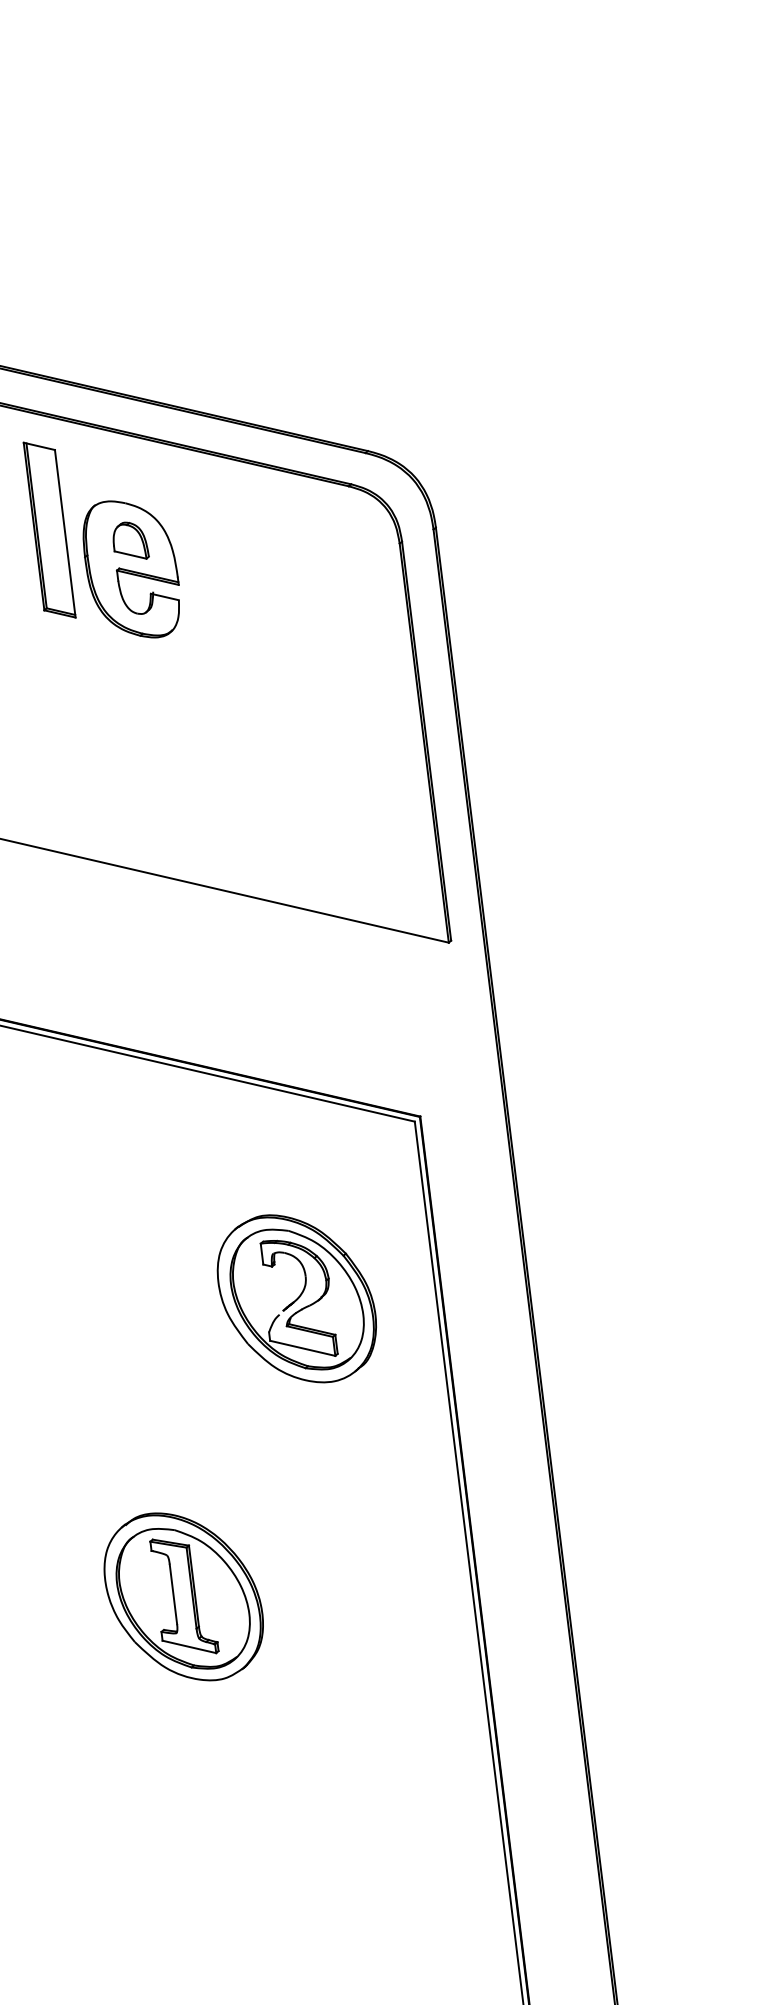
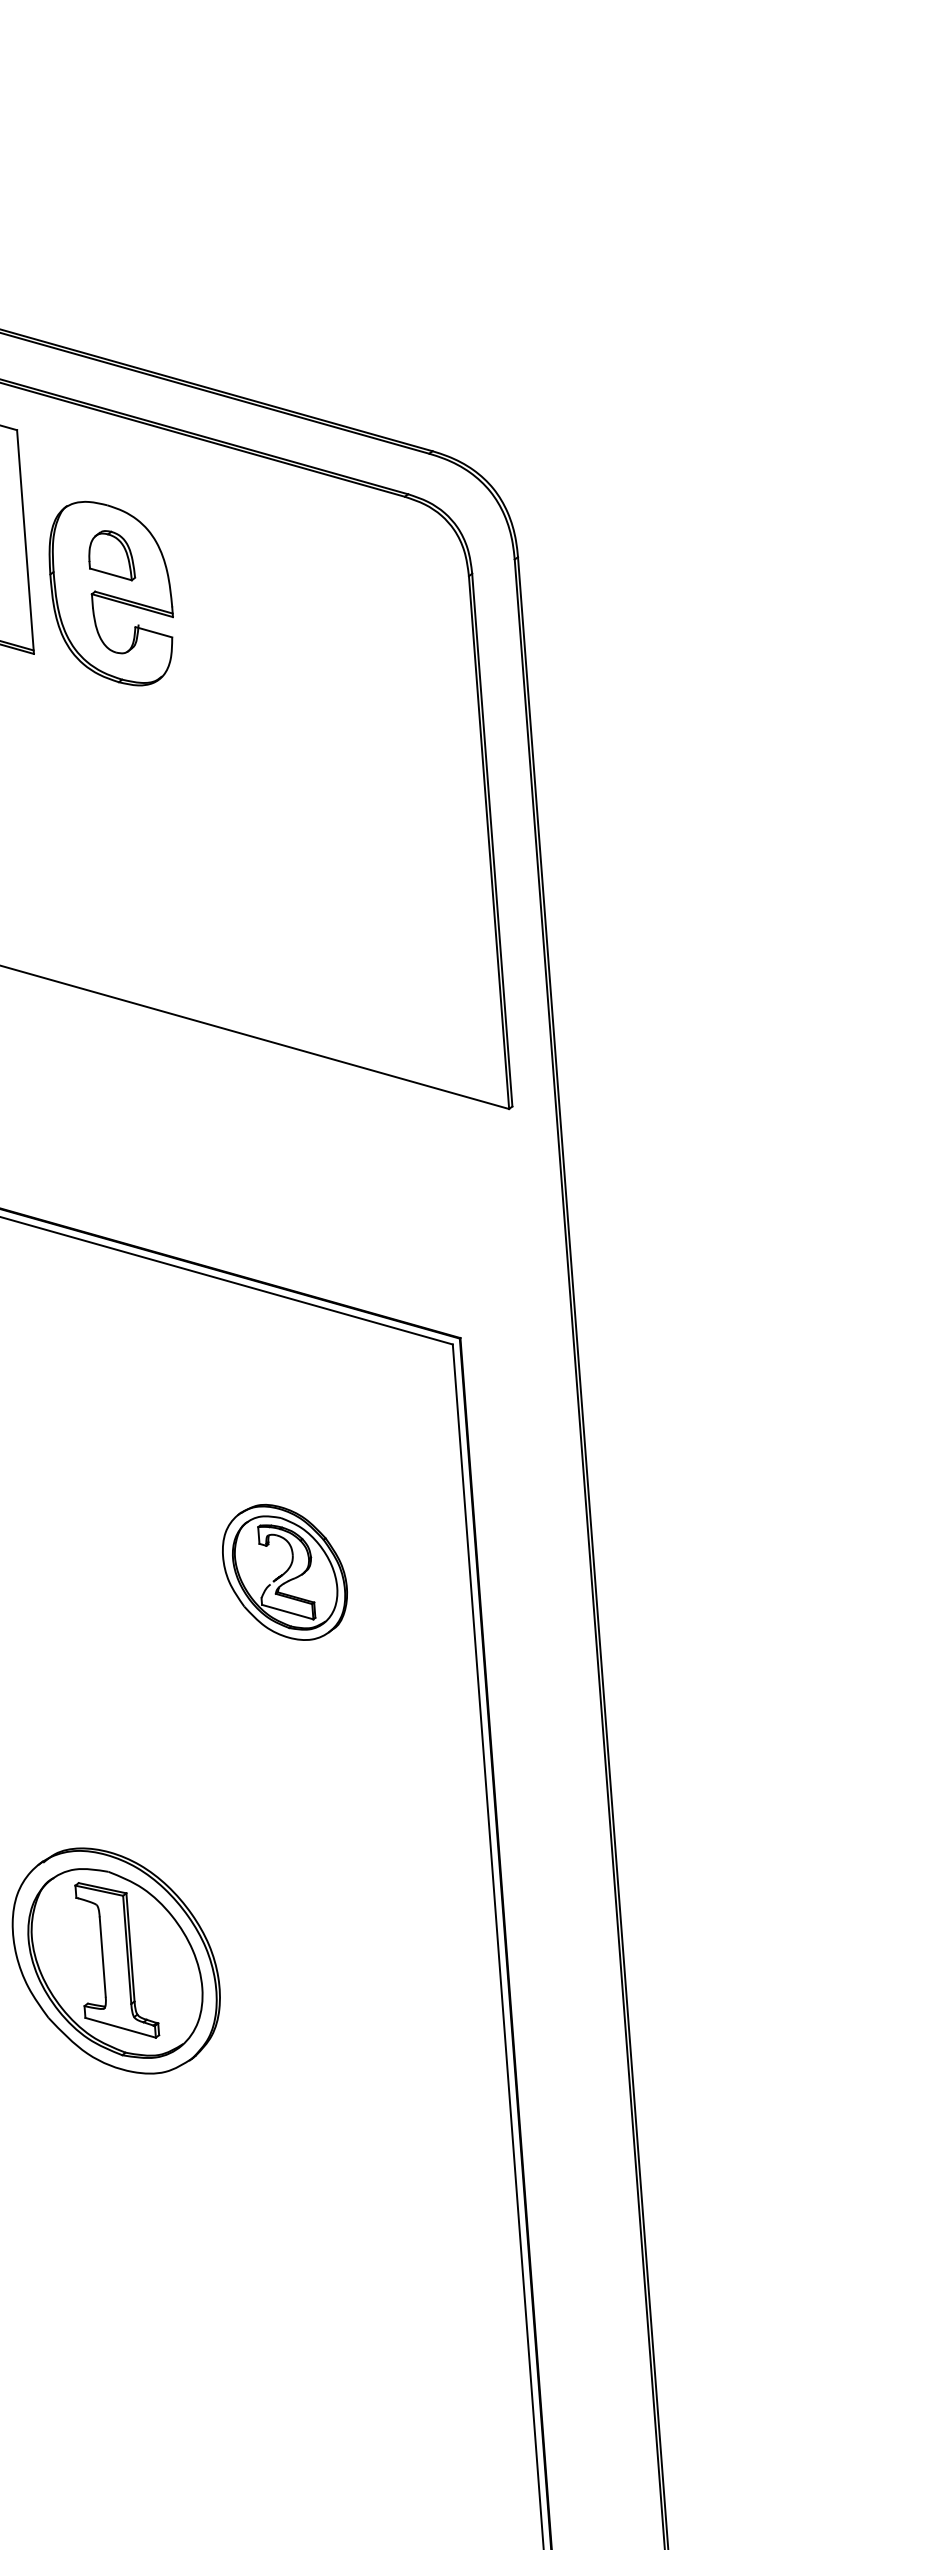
part: (296, 1298) -> (284, 1571), size x0.6

